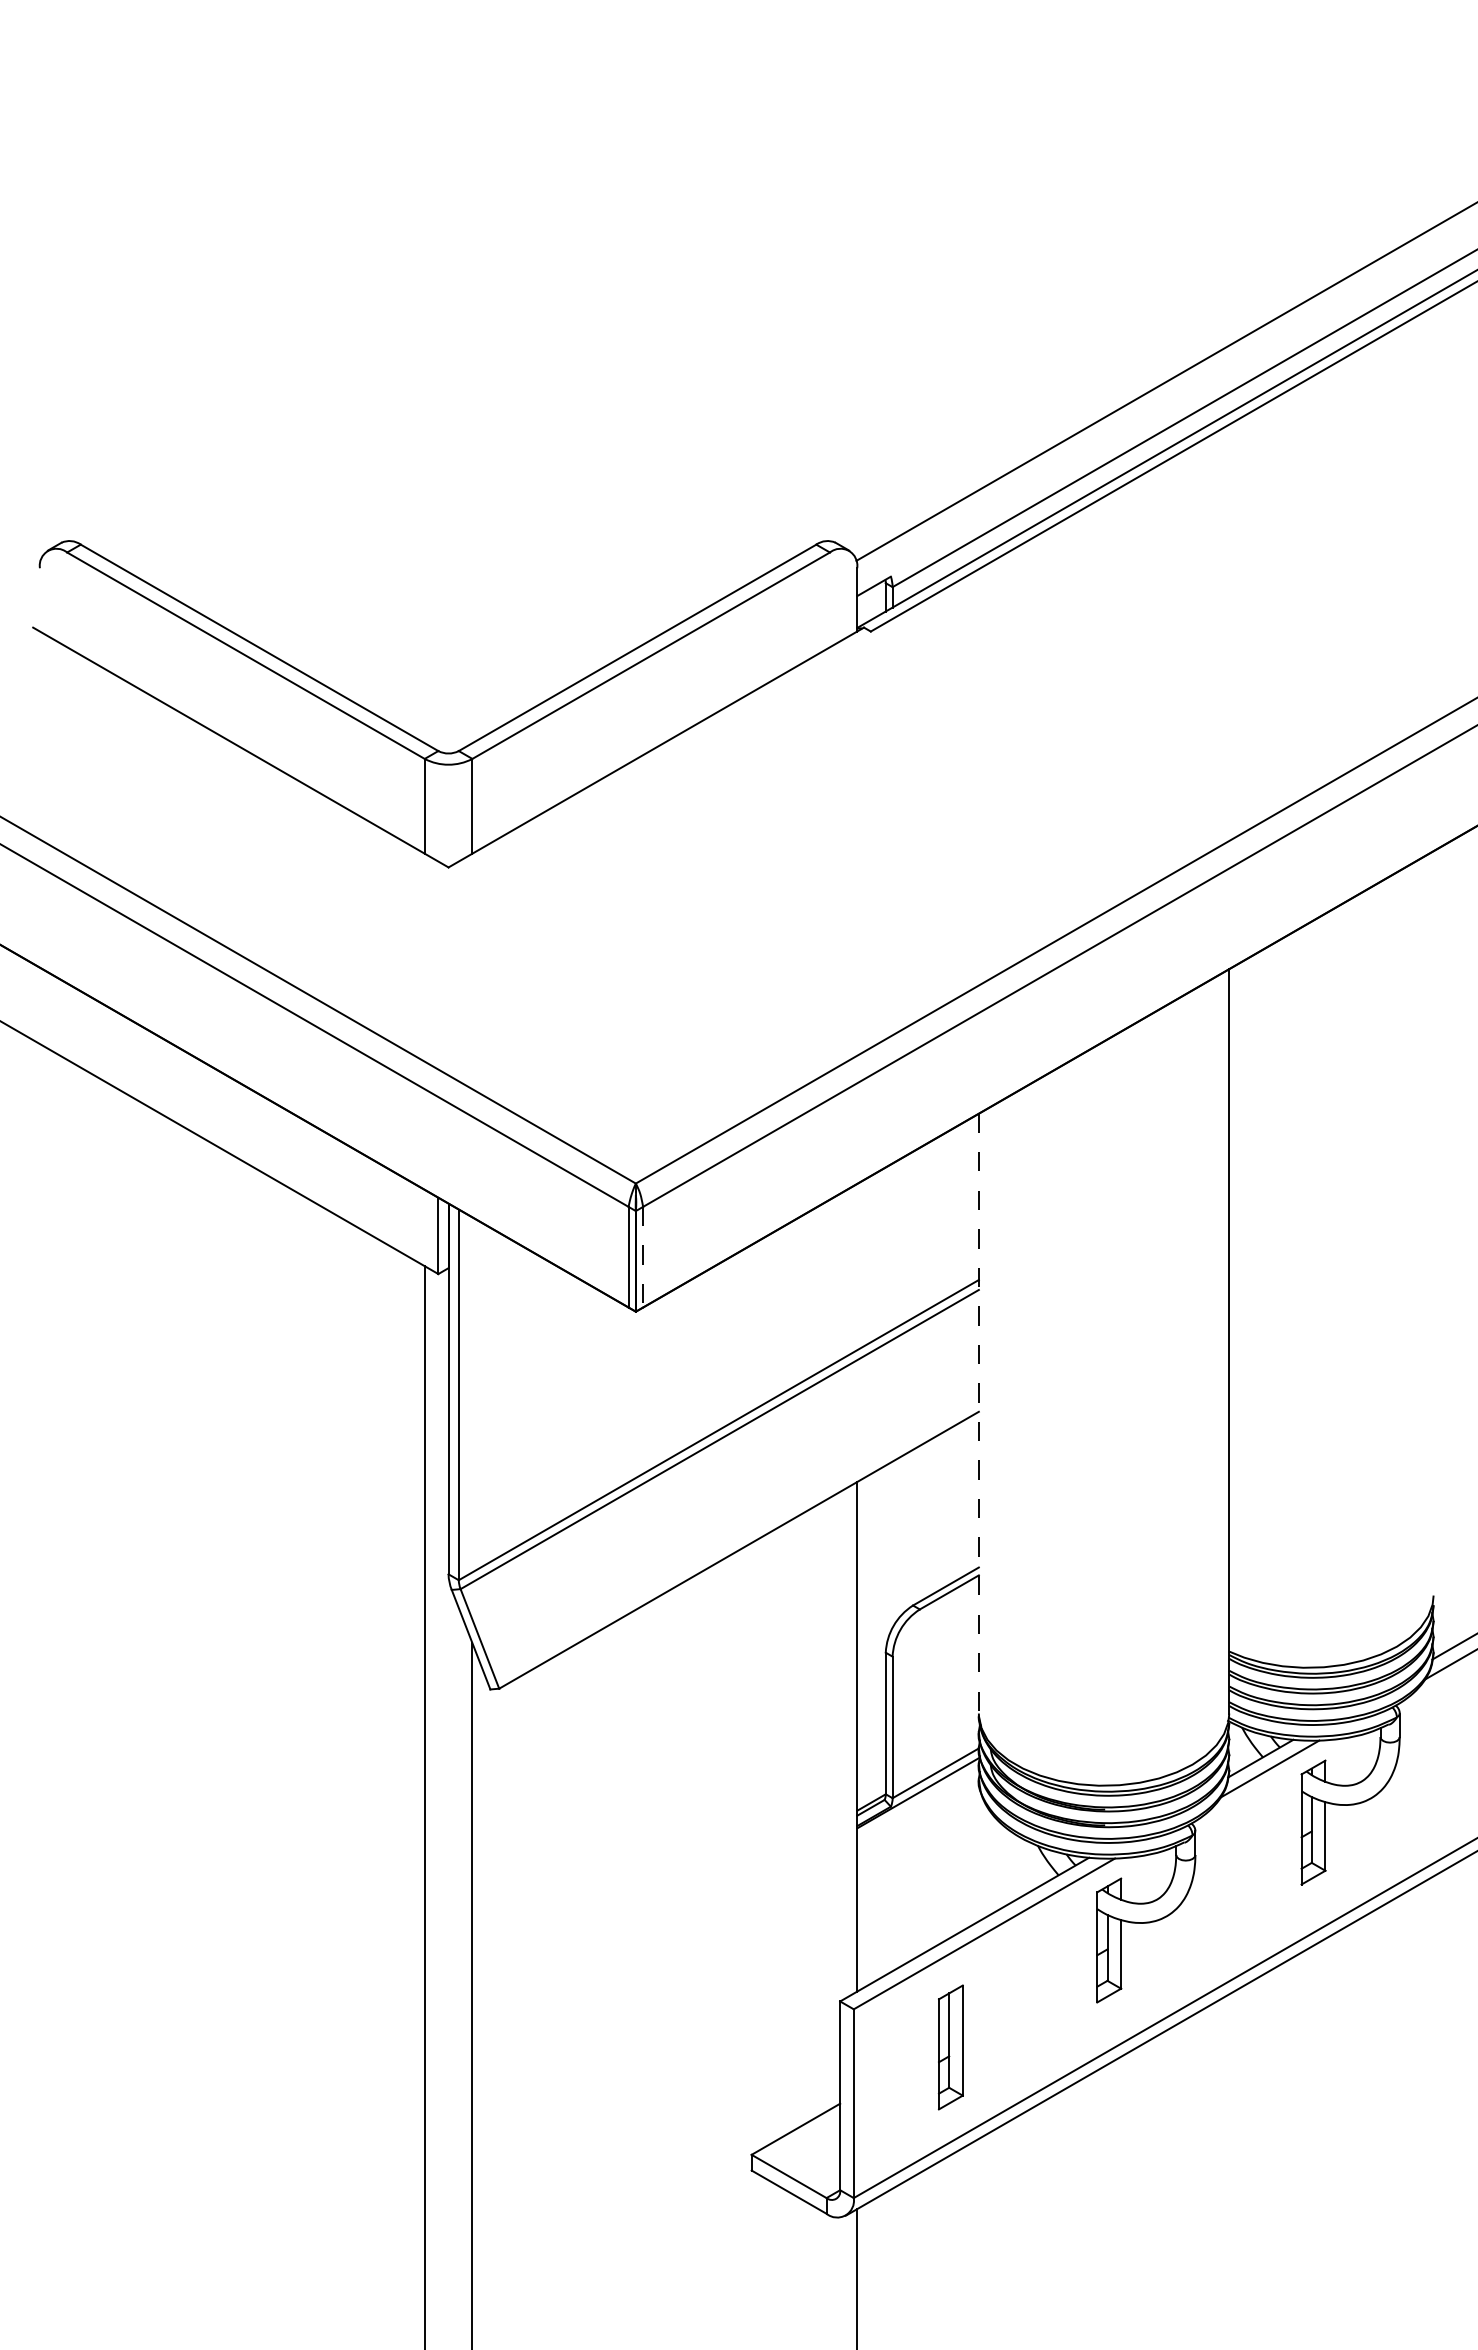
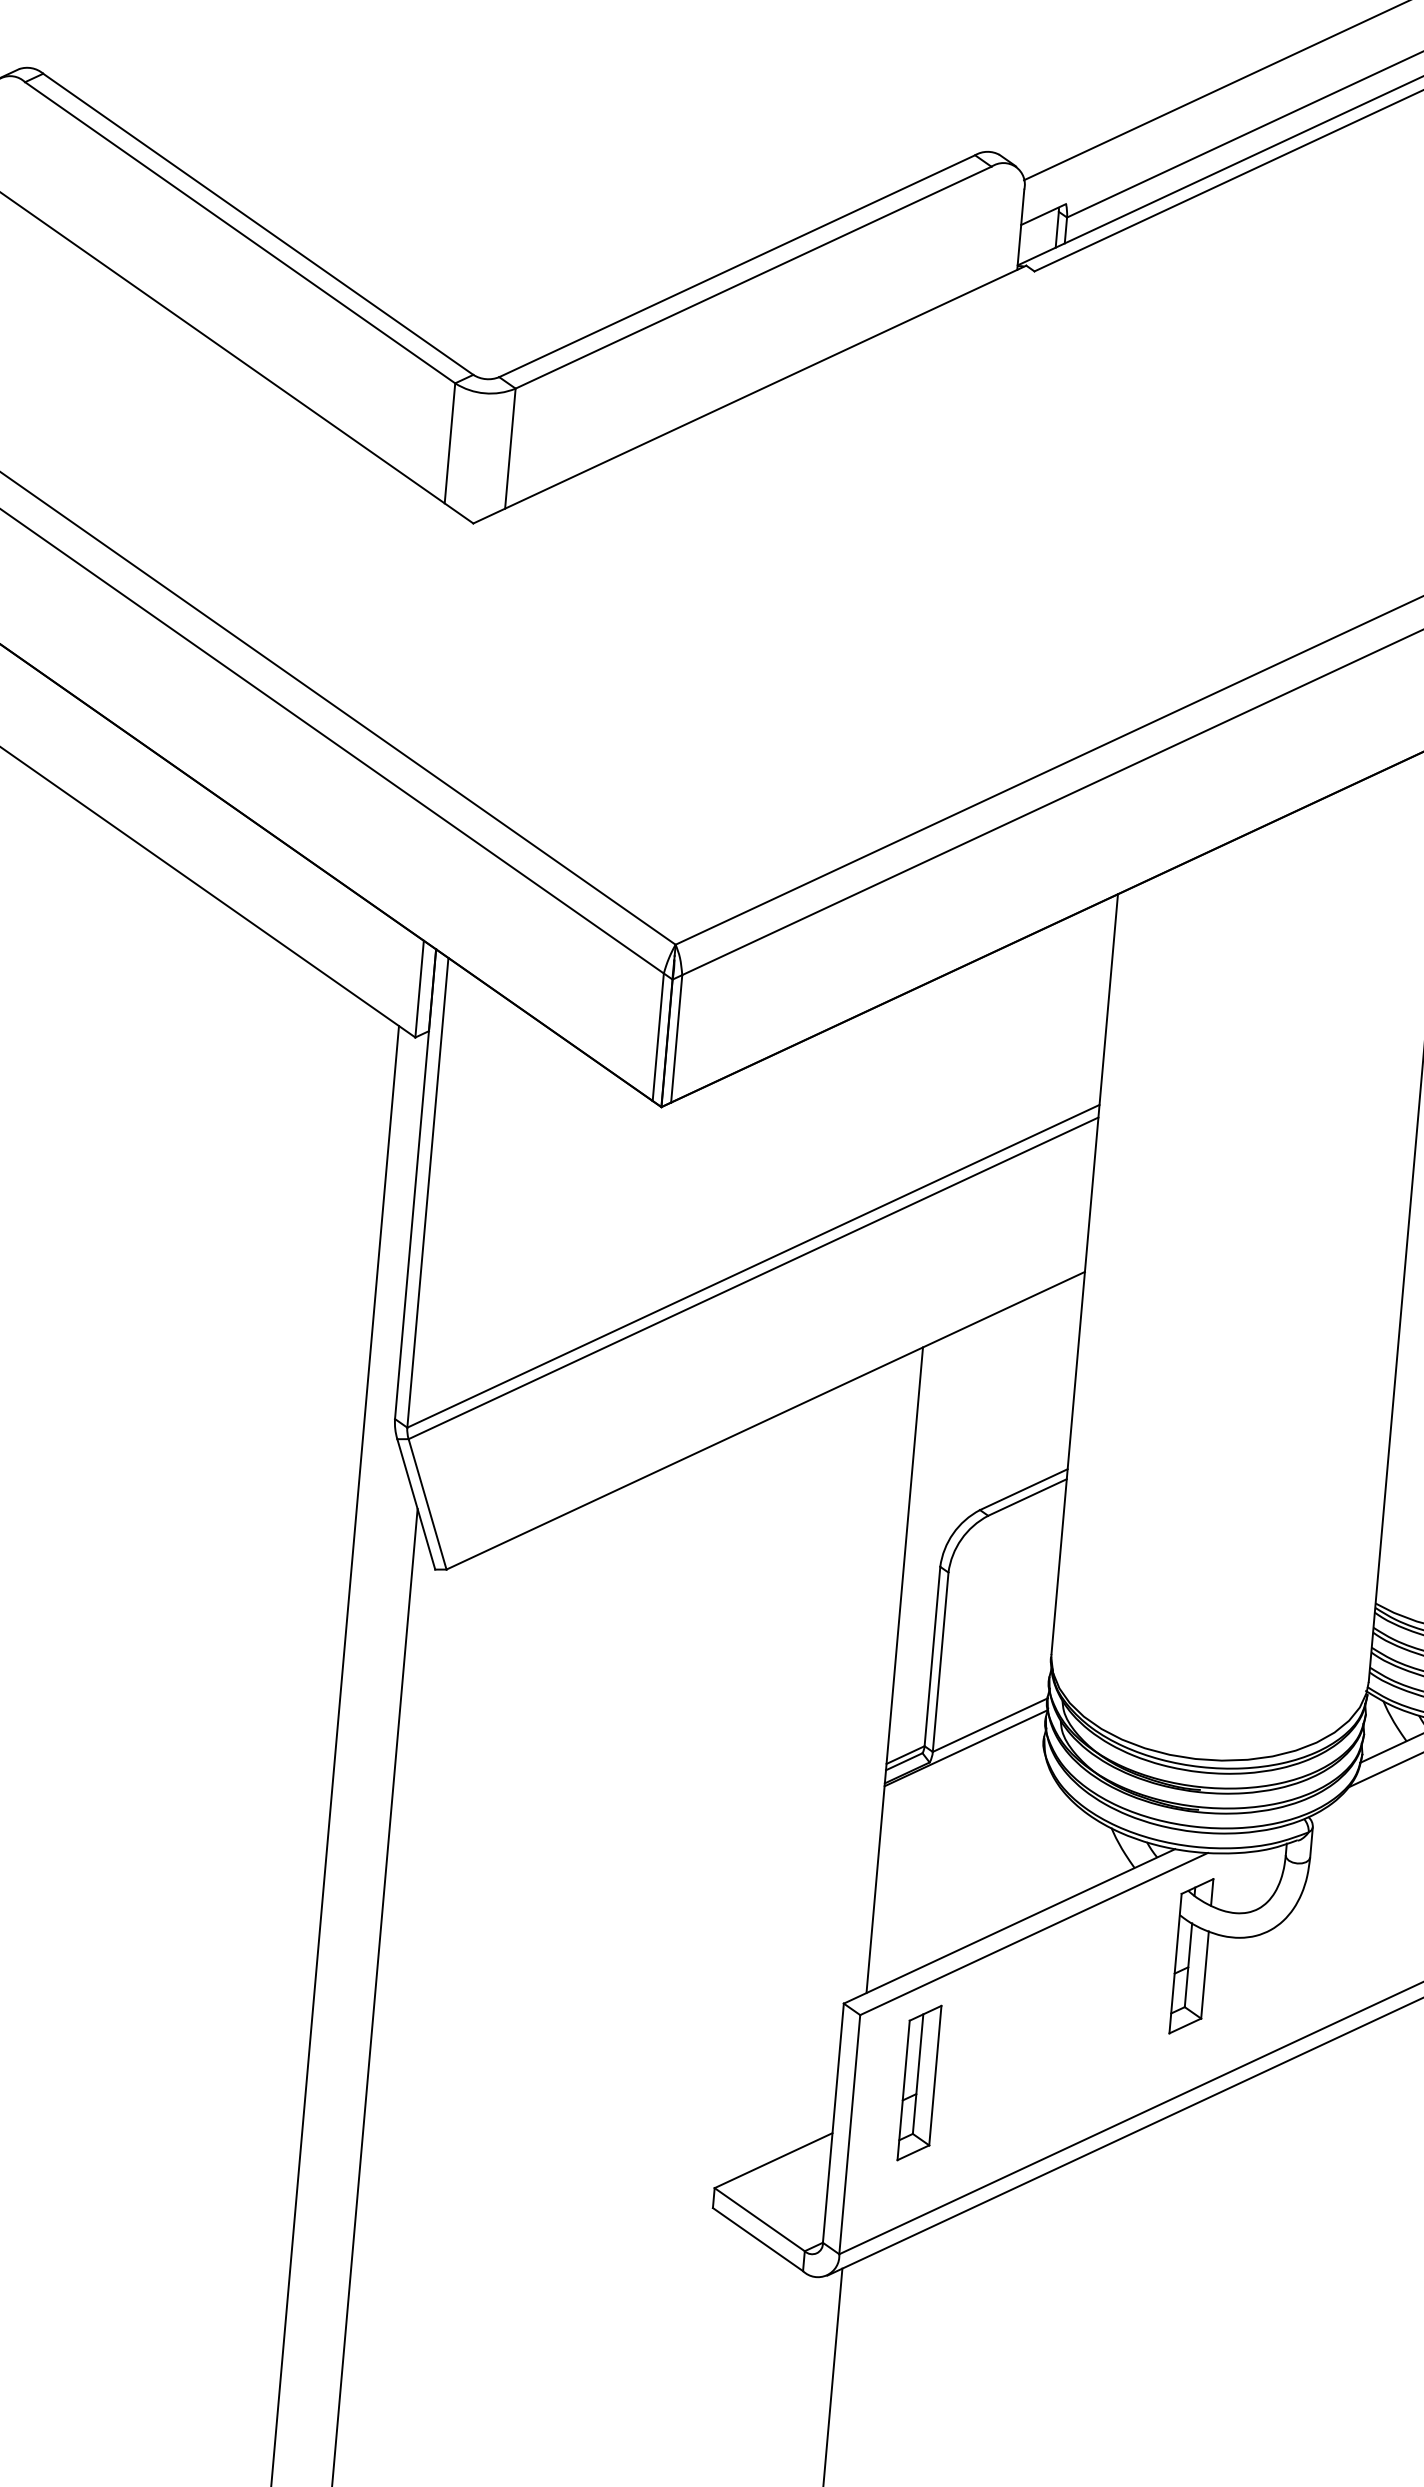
line: (643, 1257) -> (677, 1039), dashed -> solid
line: (978, 1413) -> (1084, 1274), dashed -> solid
part: (950, 2047) -> (919, 2083), moved

